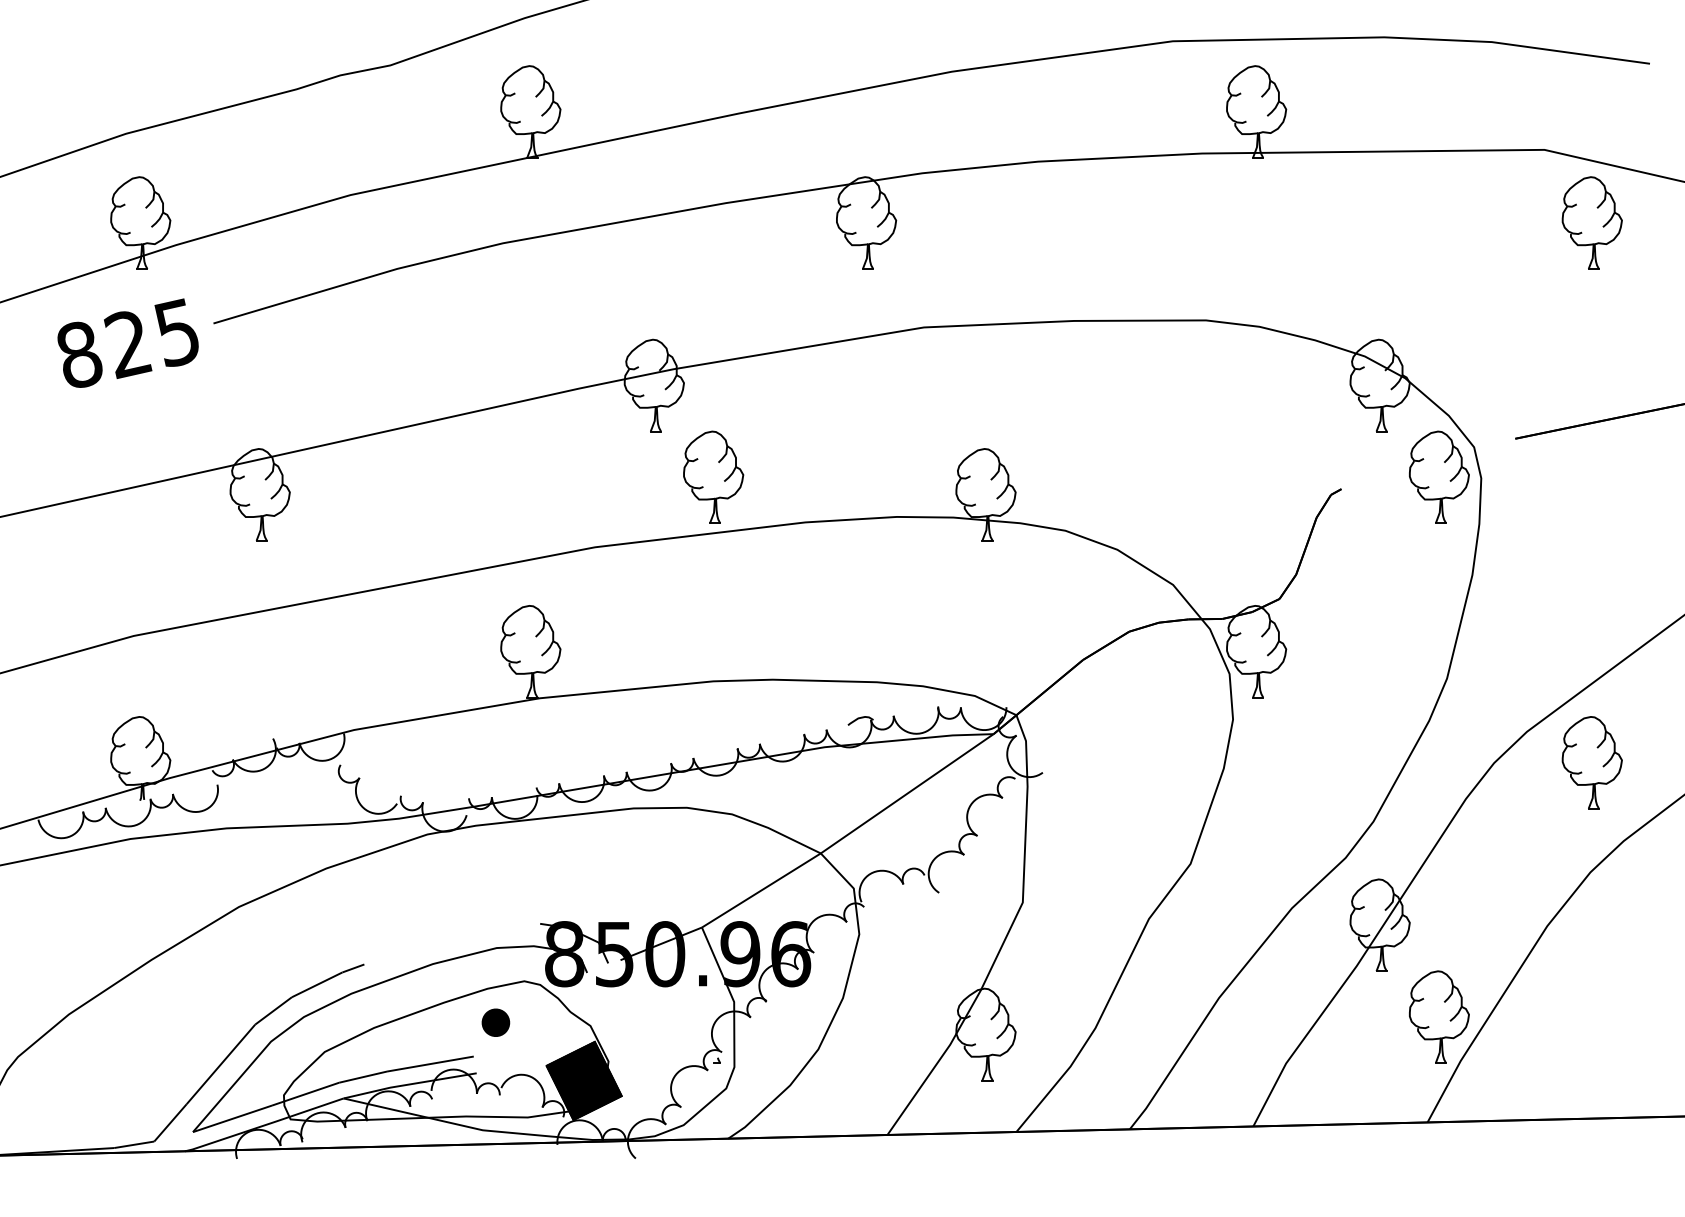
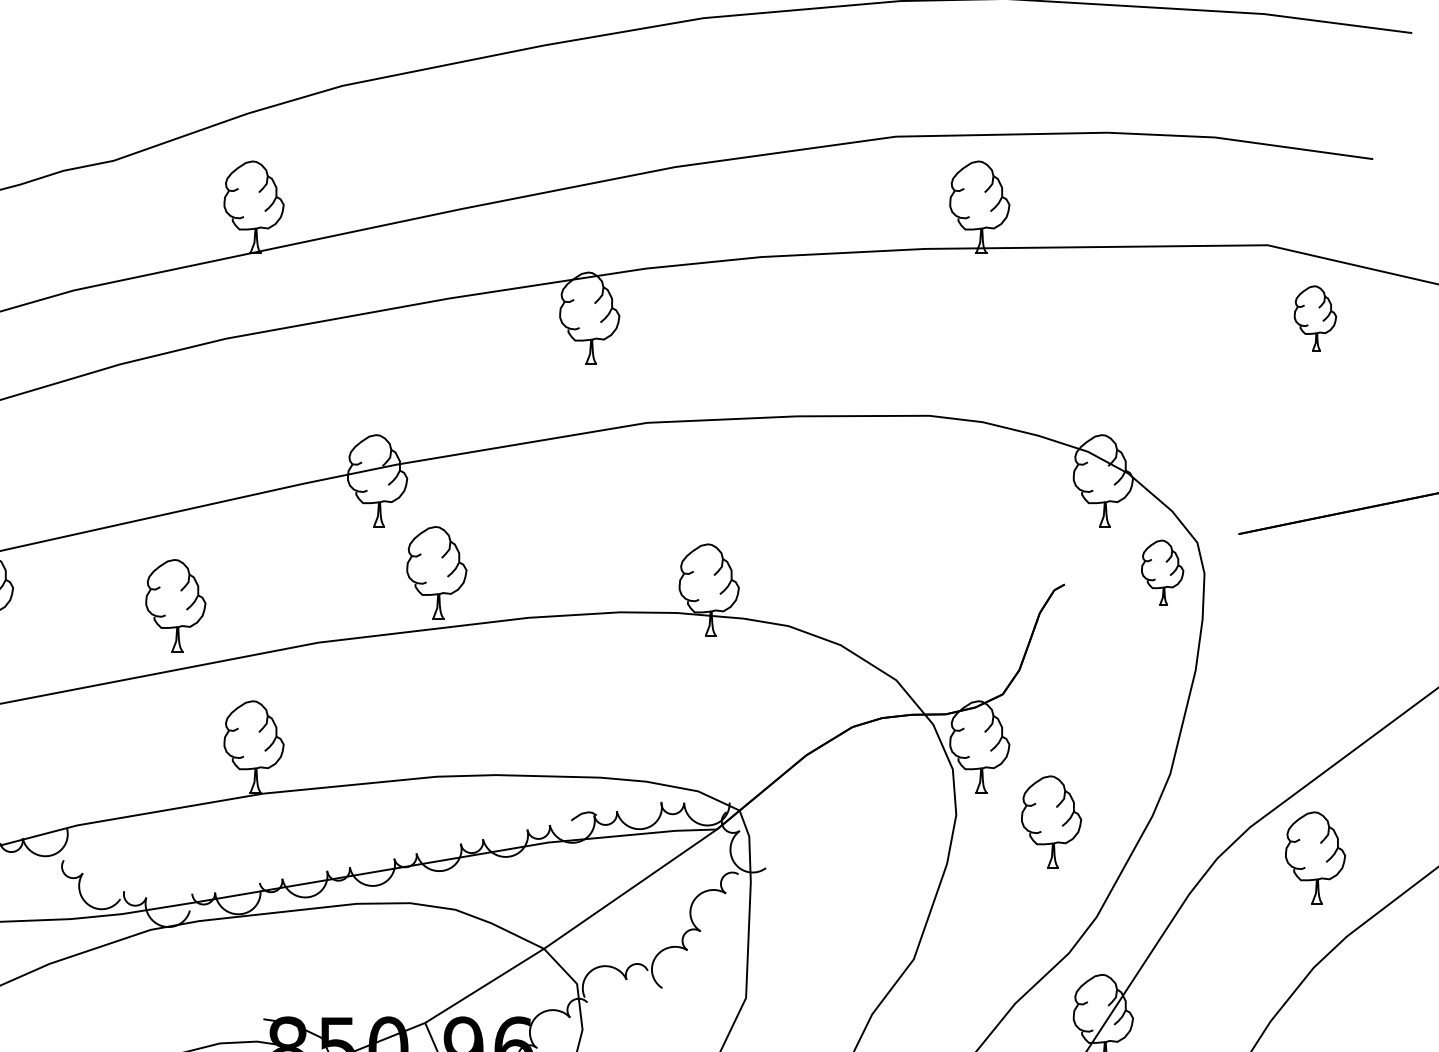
part: (1591, 222) -> (1314, 317), size x0.7
part: (1439, 476) -> (1162, 571), size x0.7
part: (452, 509) -> (175, 604), added
part: (1327, 726) -> (1050, 821), added

